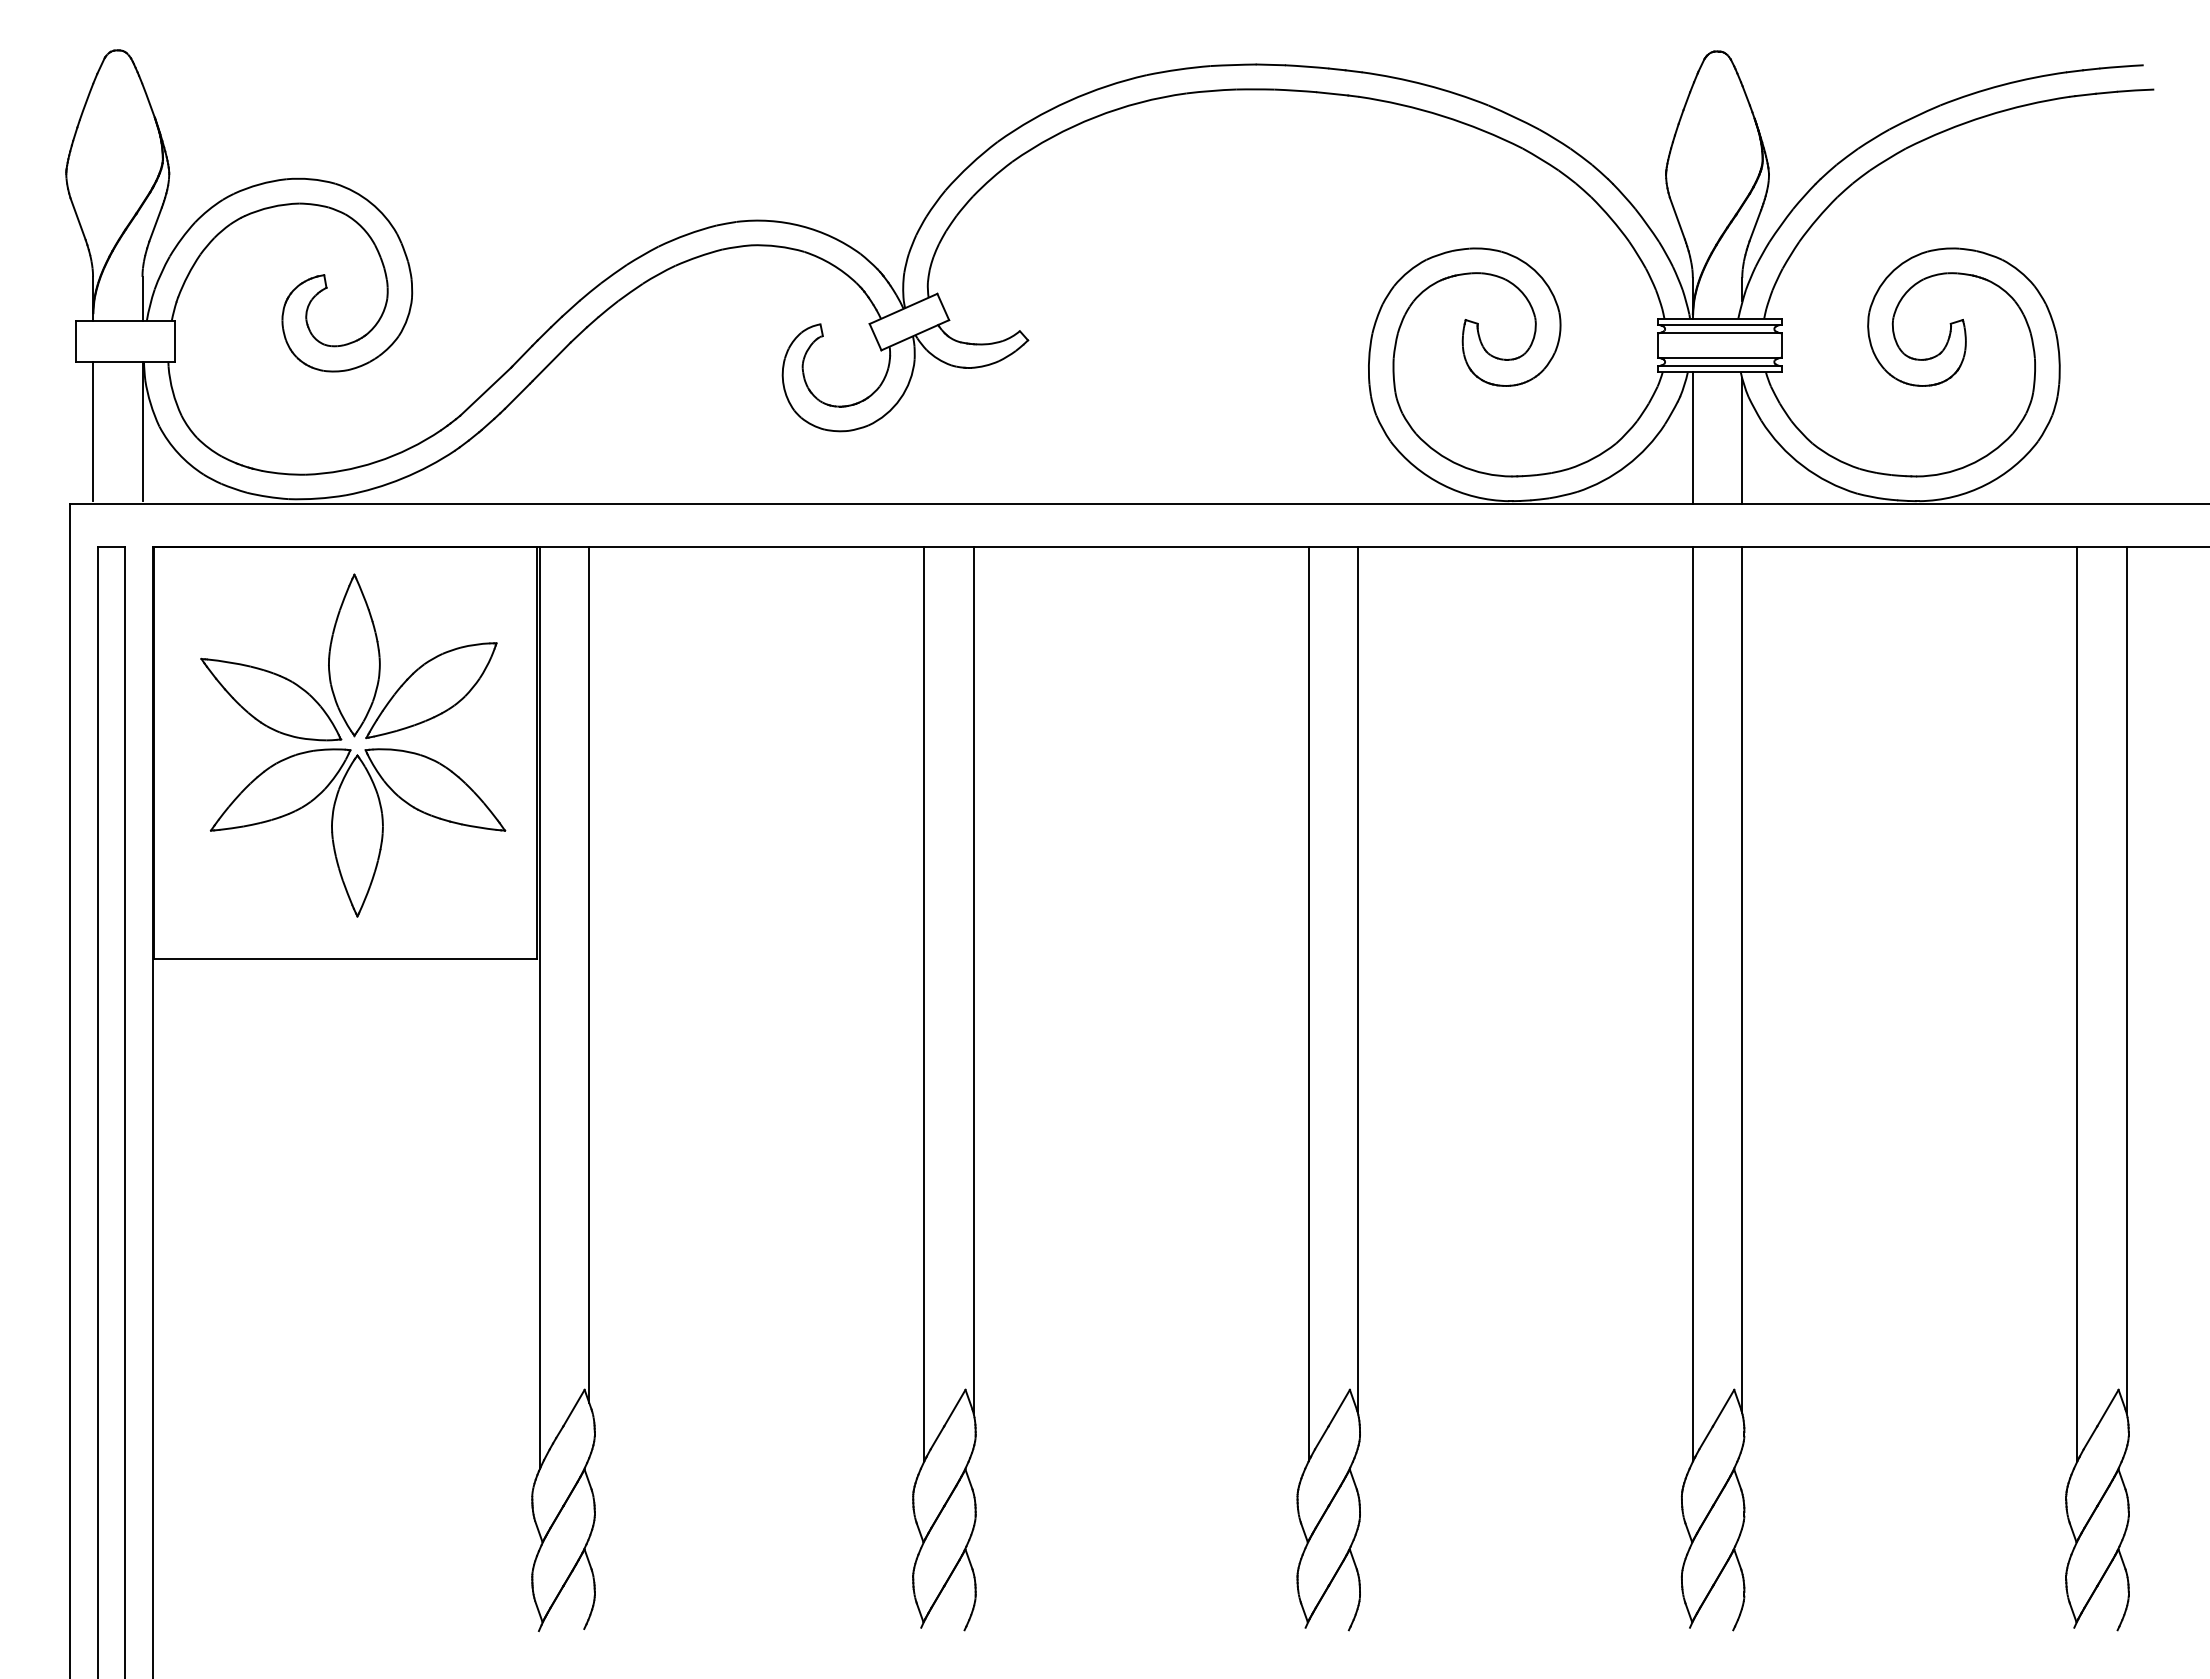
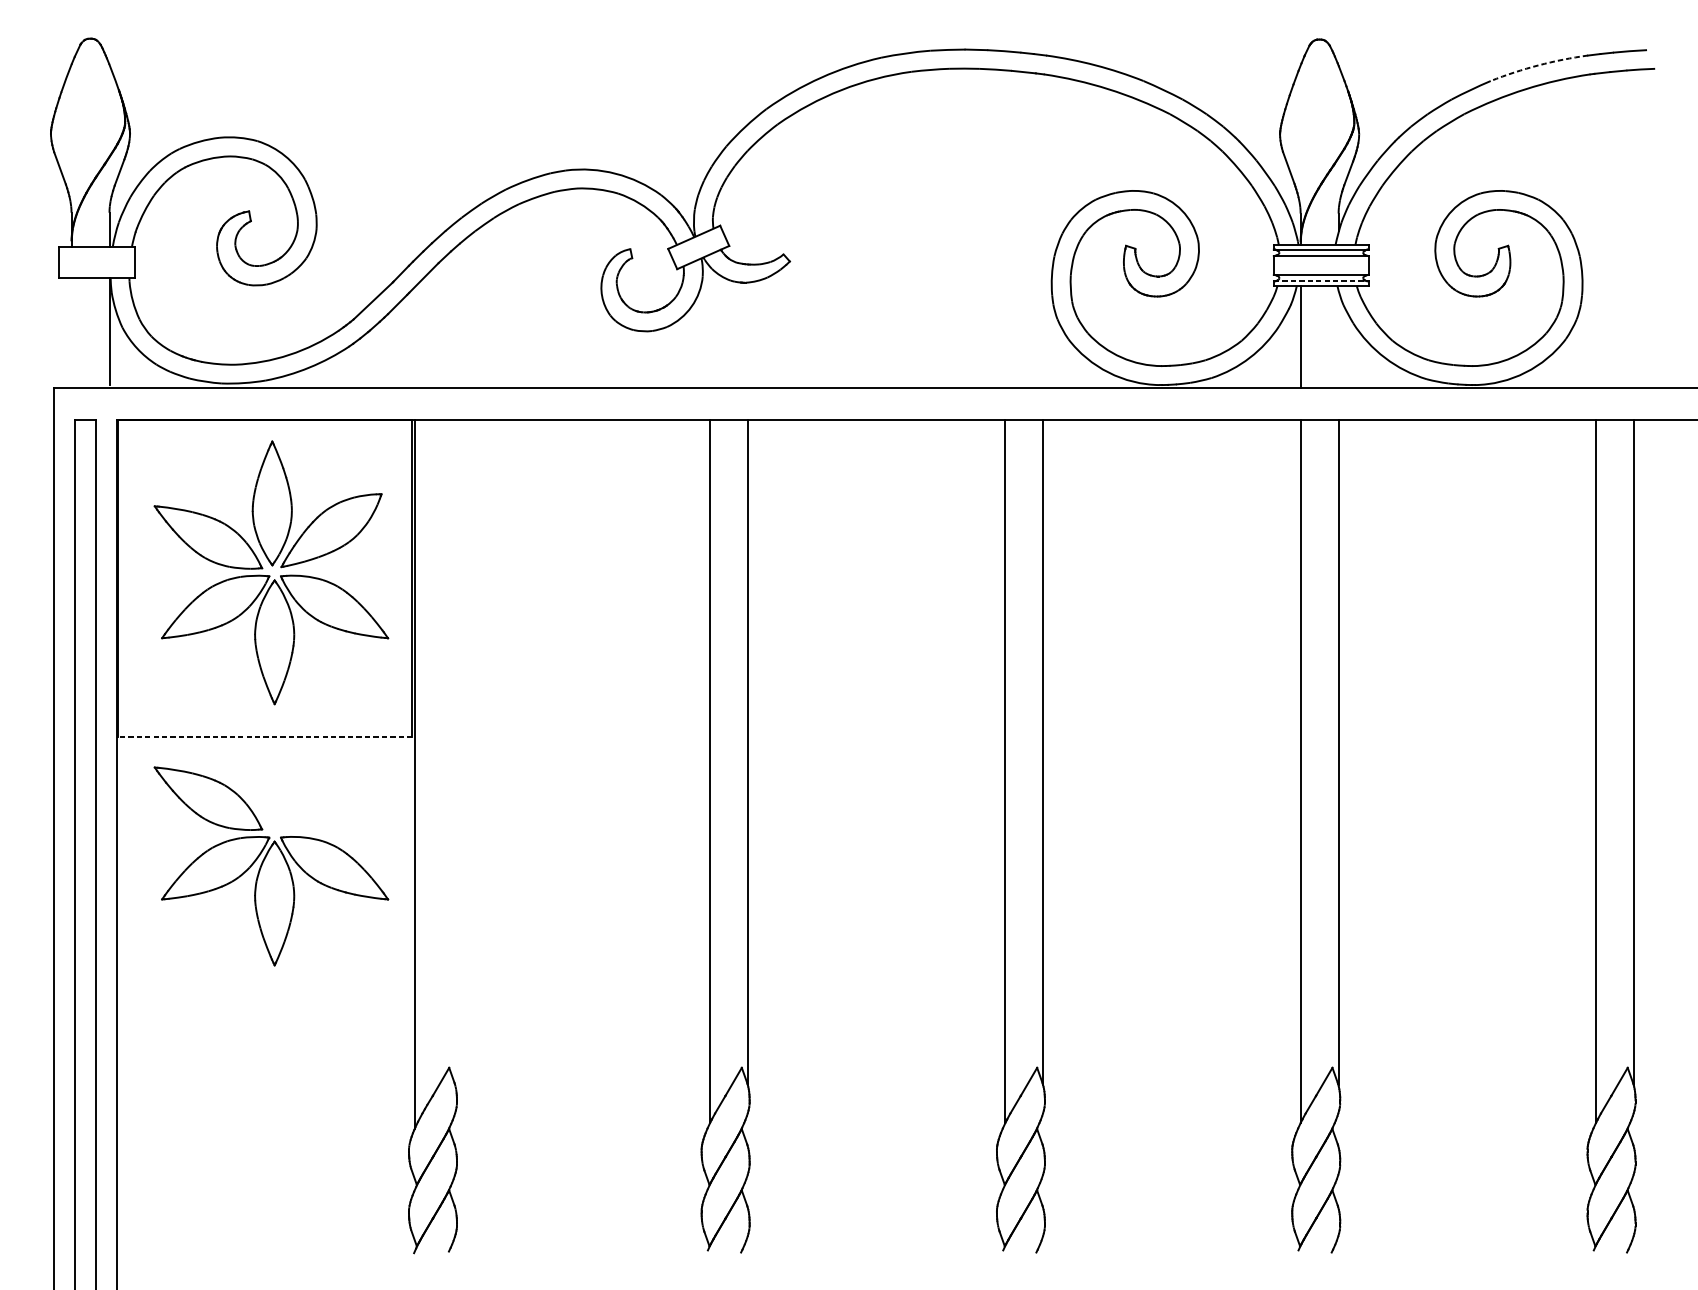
arc: (2002, 85) -> (1538, 65), solid -> dashed
line: (1719, 366) -> (1321, 281), solid -> dashed
line: (93, 431) -> (71, 331), removed
line: (1742, 441) -> (1338, 339), removed
line: (344, 958) -> (264, 736), solid -> dashed
line: (589, 974) -> (452, 748), removed
part: (353, 1127) -> (271, 866), added

